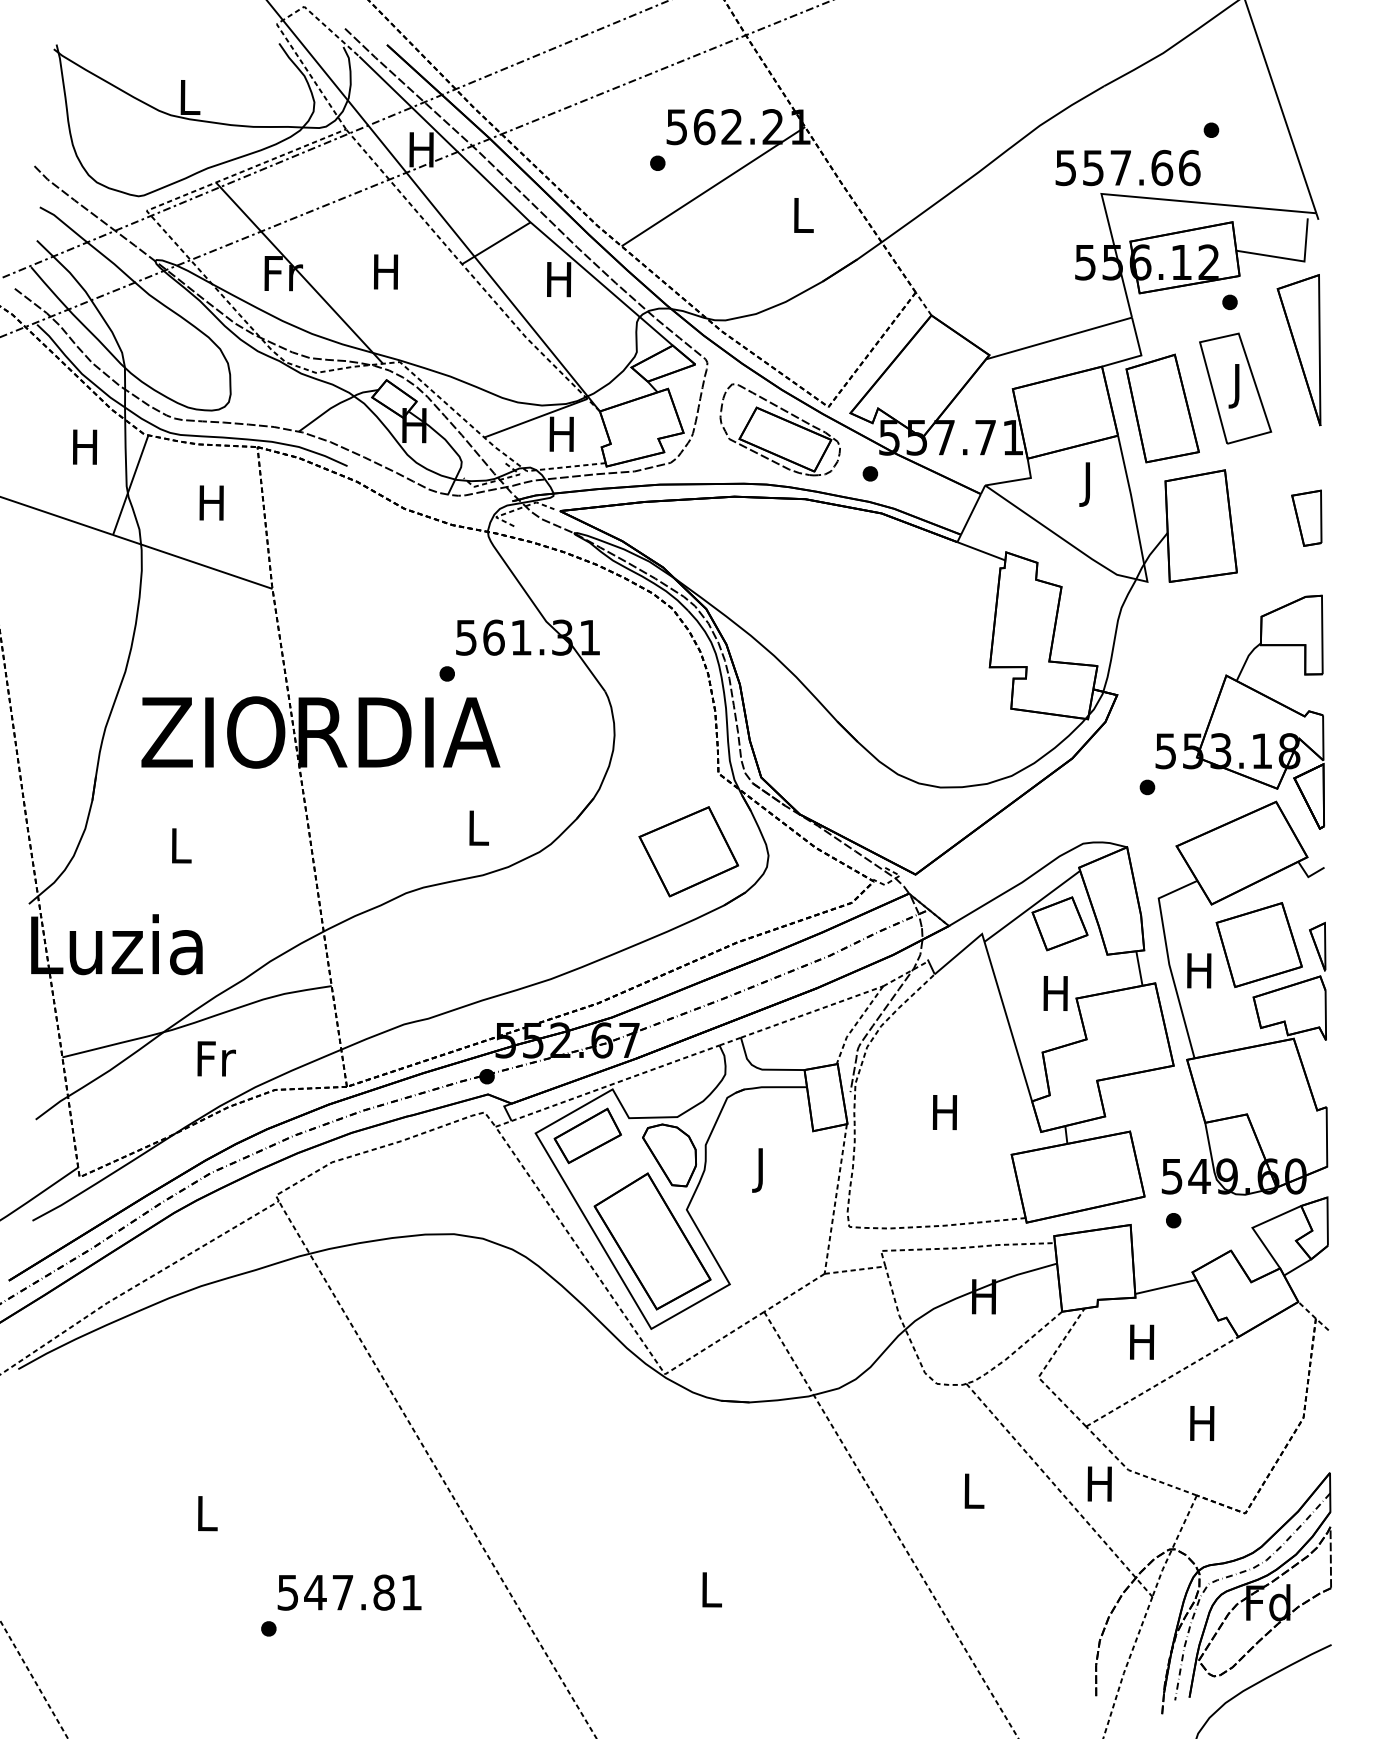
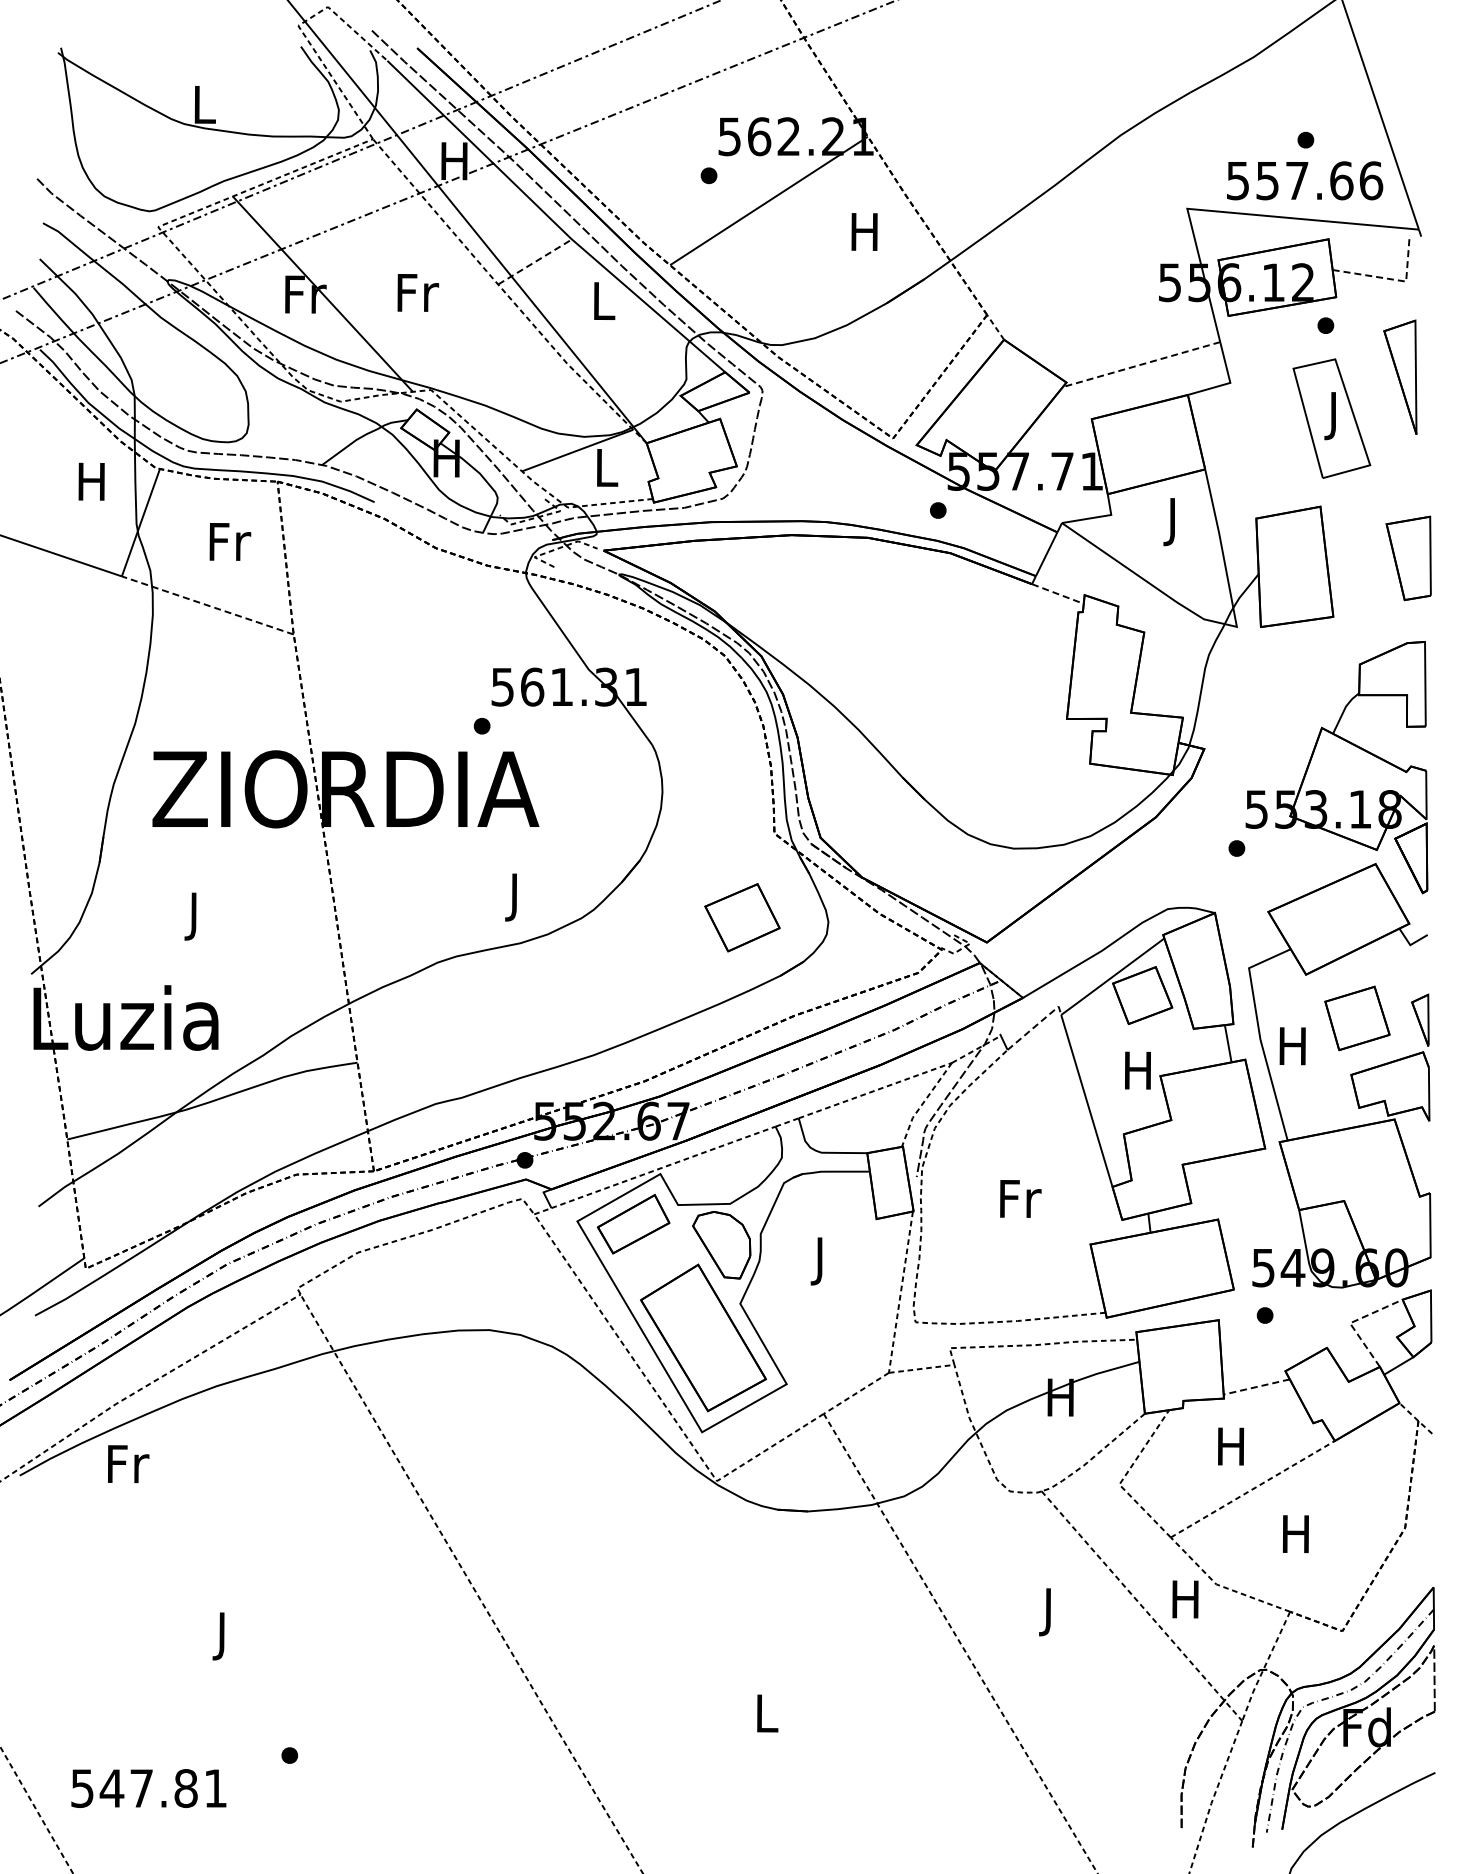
text: (1128, 167) -> (1305, 180), moved
text: (801, 215) -> (864, 231), L -> H
line: (496, 242) -> (535, 261), solid -> dashed
line: (1292, 259) -> (1393, 279), solid -> dashed
text: (388, 271) -> (418, 292), H -> Fr
text: (558, 279) -> (602, 300), H -> L
line: (1058, 338) -> (1140, 364), solid -> dashed
part: (1299, 350) -> (1400, 377), size x0.7
part: (1162, 408) -> (1253, 440), removed
part: (779, 430) -> (840, 463), removed
text: (561, 433) -> (605, 467), H -> L
text: (213, 502) -> (230, 541), H -> Fr
part: (1306, 518) -> (1408, 558), size x1.4
line: (981, 551) -> (1058, 594), solid -> dashed
line: (193, 561) -> (208, 605), solid -> dashed
text: (479, 832) -> (516, 897), L -> J
text: (181, 850) -> (195, 916), L -> J
part: (688, 851) -> (742, 917), size x0.7
part: (1259, 945) -> (1357, 1018), size x0.7
line: (961, 951) -> (1036, 1025), solid -> dashed
text: (216, 1059) -> (128, 1464), moved
text: (946, 1112) -> (1020, 1198), H -> Fr
line: (1253, 1227) -> (1351, 1322), solid -> dashed
line: (1165, 1287) -> (1256, 1387), solid -> dashed
text: (974, 1496) -> (1050, 1612), L -> J
text: (207, 1518) -> (223, 1636), L -> J
text: (349, 1592) -> (148, 1788), moved

